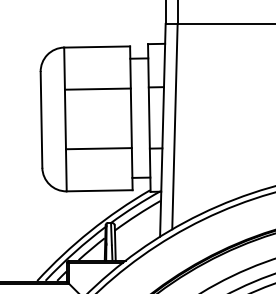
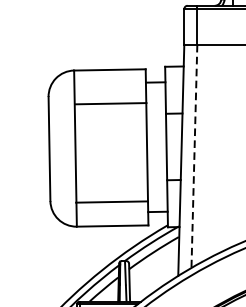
line: (97, 88) -> (110, 103), moved
line: (174, 126) -> (193, 156), solid -> dashed
line: (98, 148) -> (111, 201), moved

